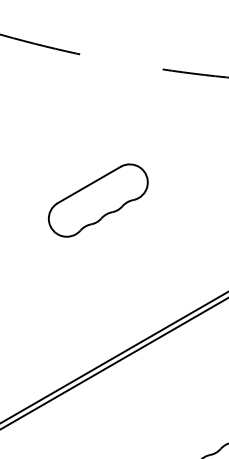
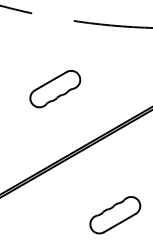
part: (98, 201) -> (55, 89), moved

